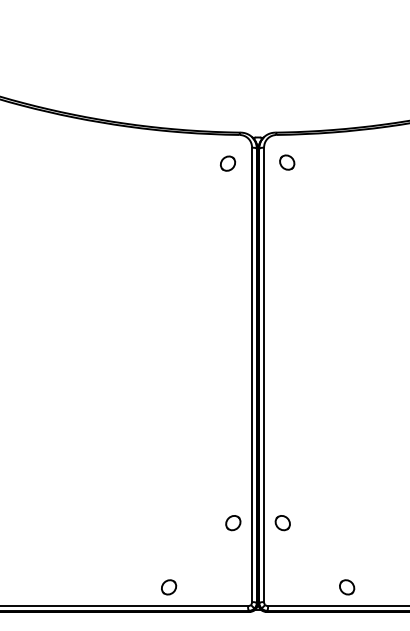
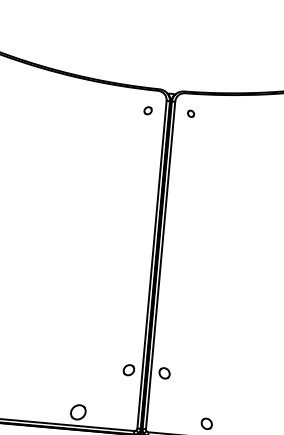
part: (287, 162) -> (191, 113), size x0.6
part: (227, 163) -> (147, 110), size x0.7
part: (169, 587) -> (78, 412), size x1.4

